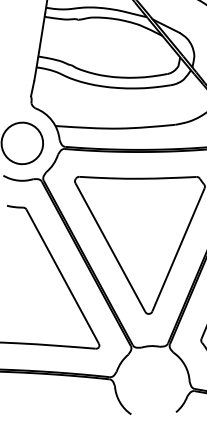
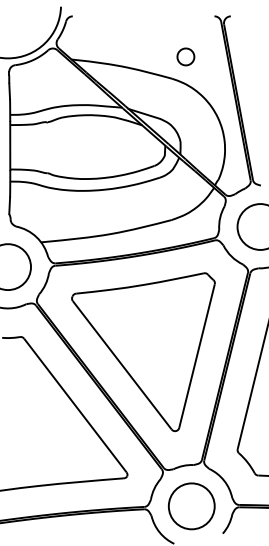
circle: (152, 383) -> (191, 506), added

